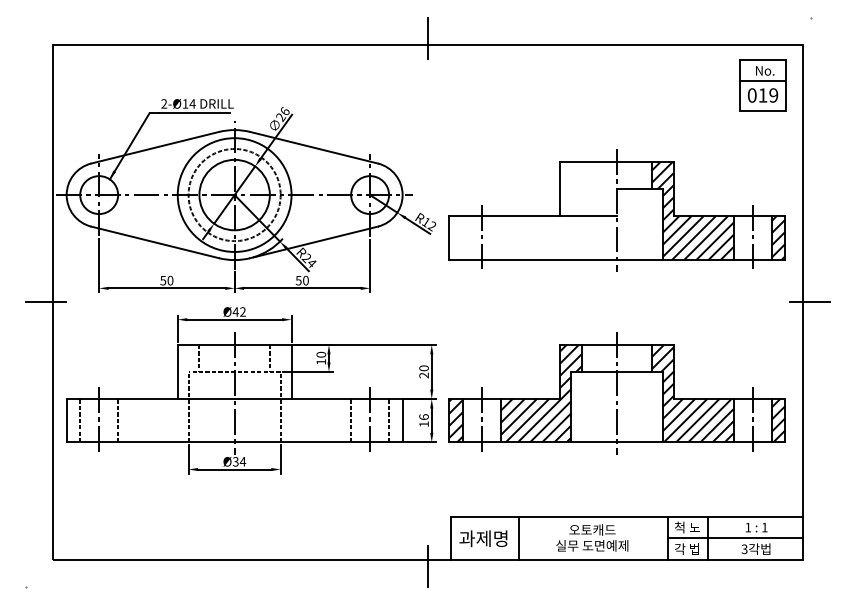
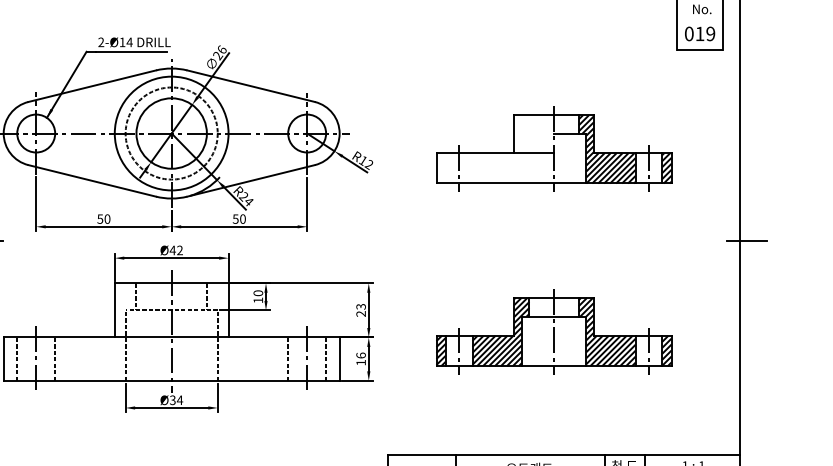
line: (763, 81) -> (700, 19), removed
part: (616, 210) -> (553, 148), size x0.7
text: (423, 368) -> (360, 306), 20 -> 23
part: (616, 393) -> (553, 331), size x0.7

